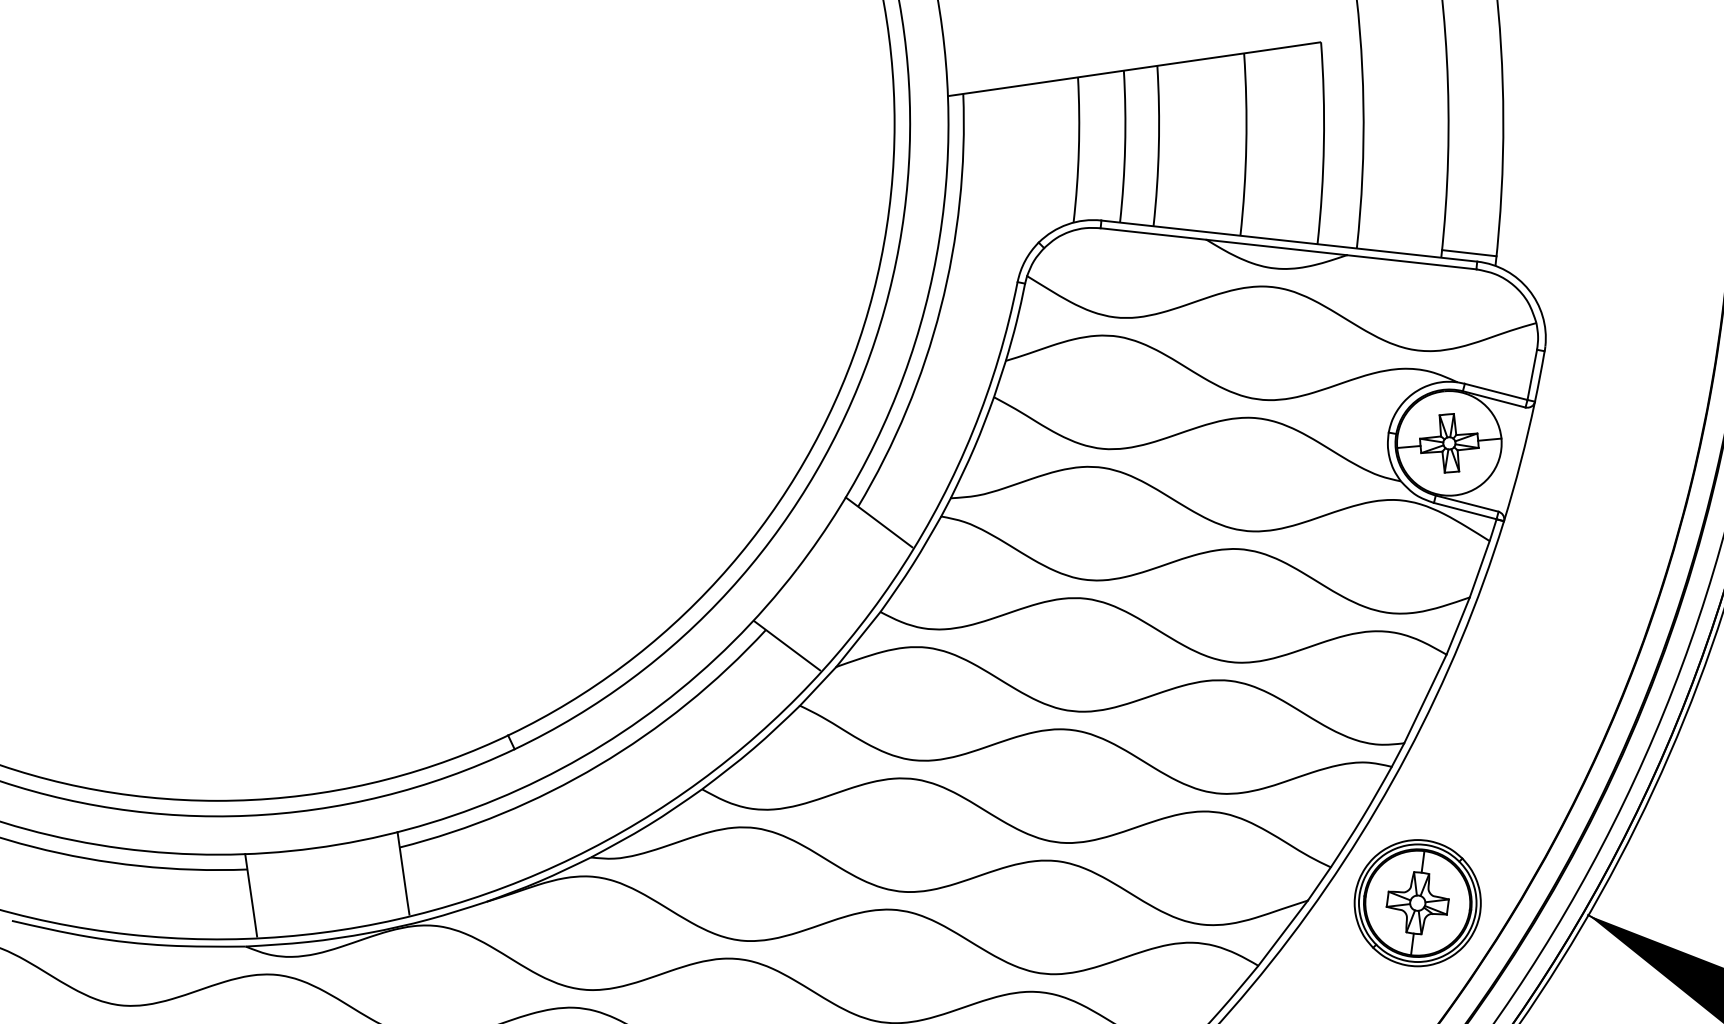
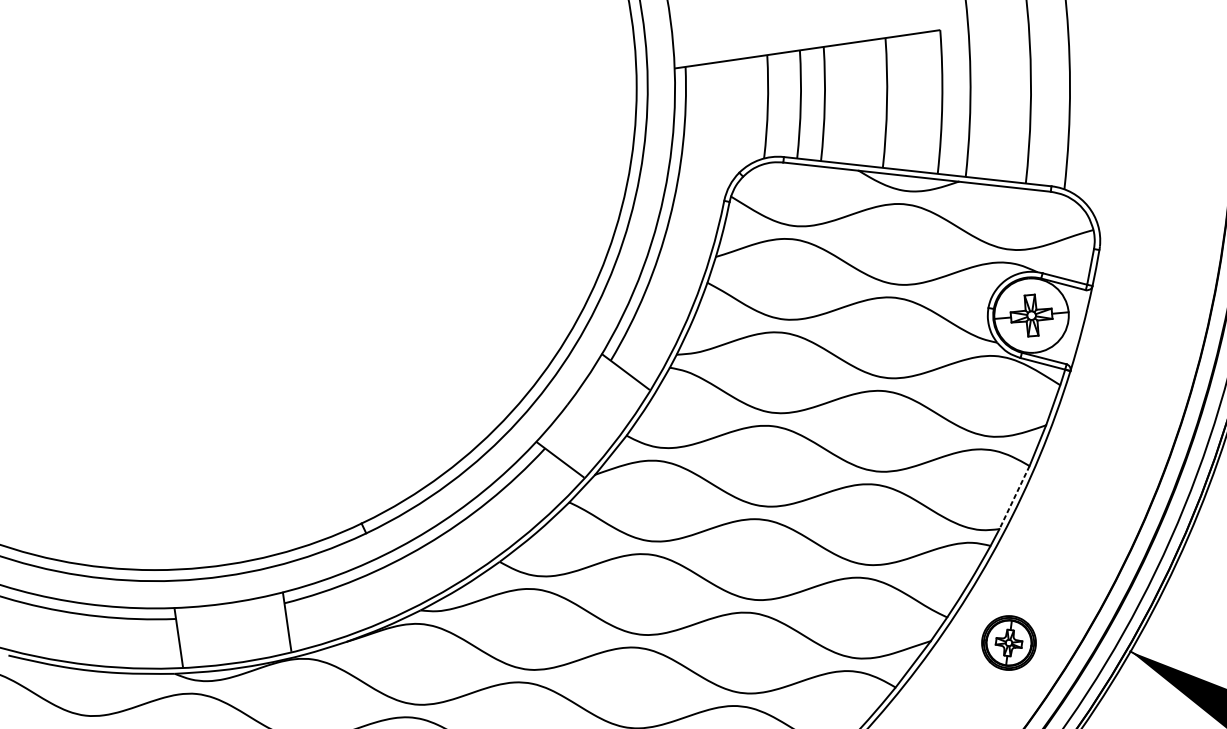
line: (1469, 253) -> (1045, 180), removed
line: (1425, 699) -> (1014, 497), solid -> dashed
part: (1417, 903) -> (1008, 643), size x0.6

